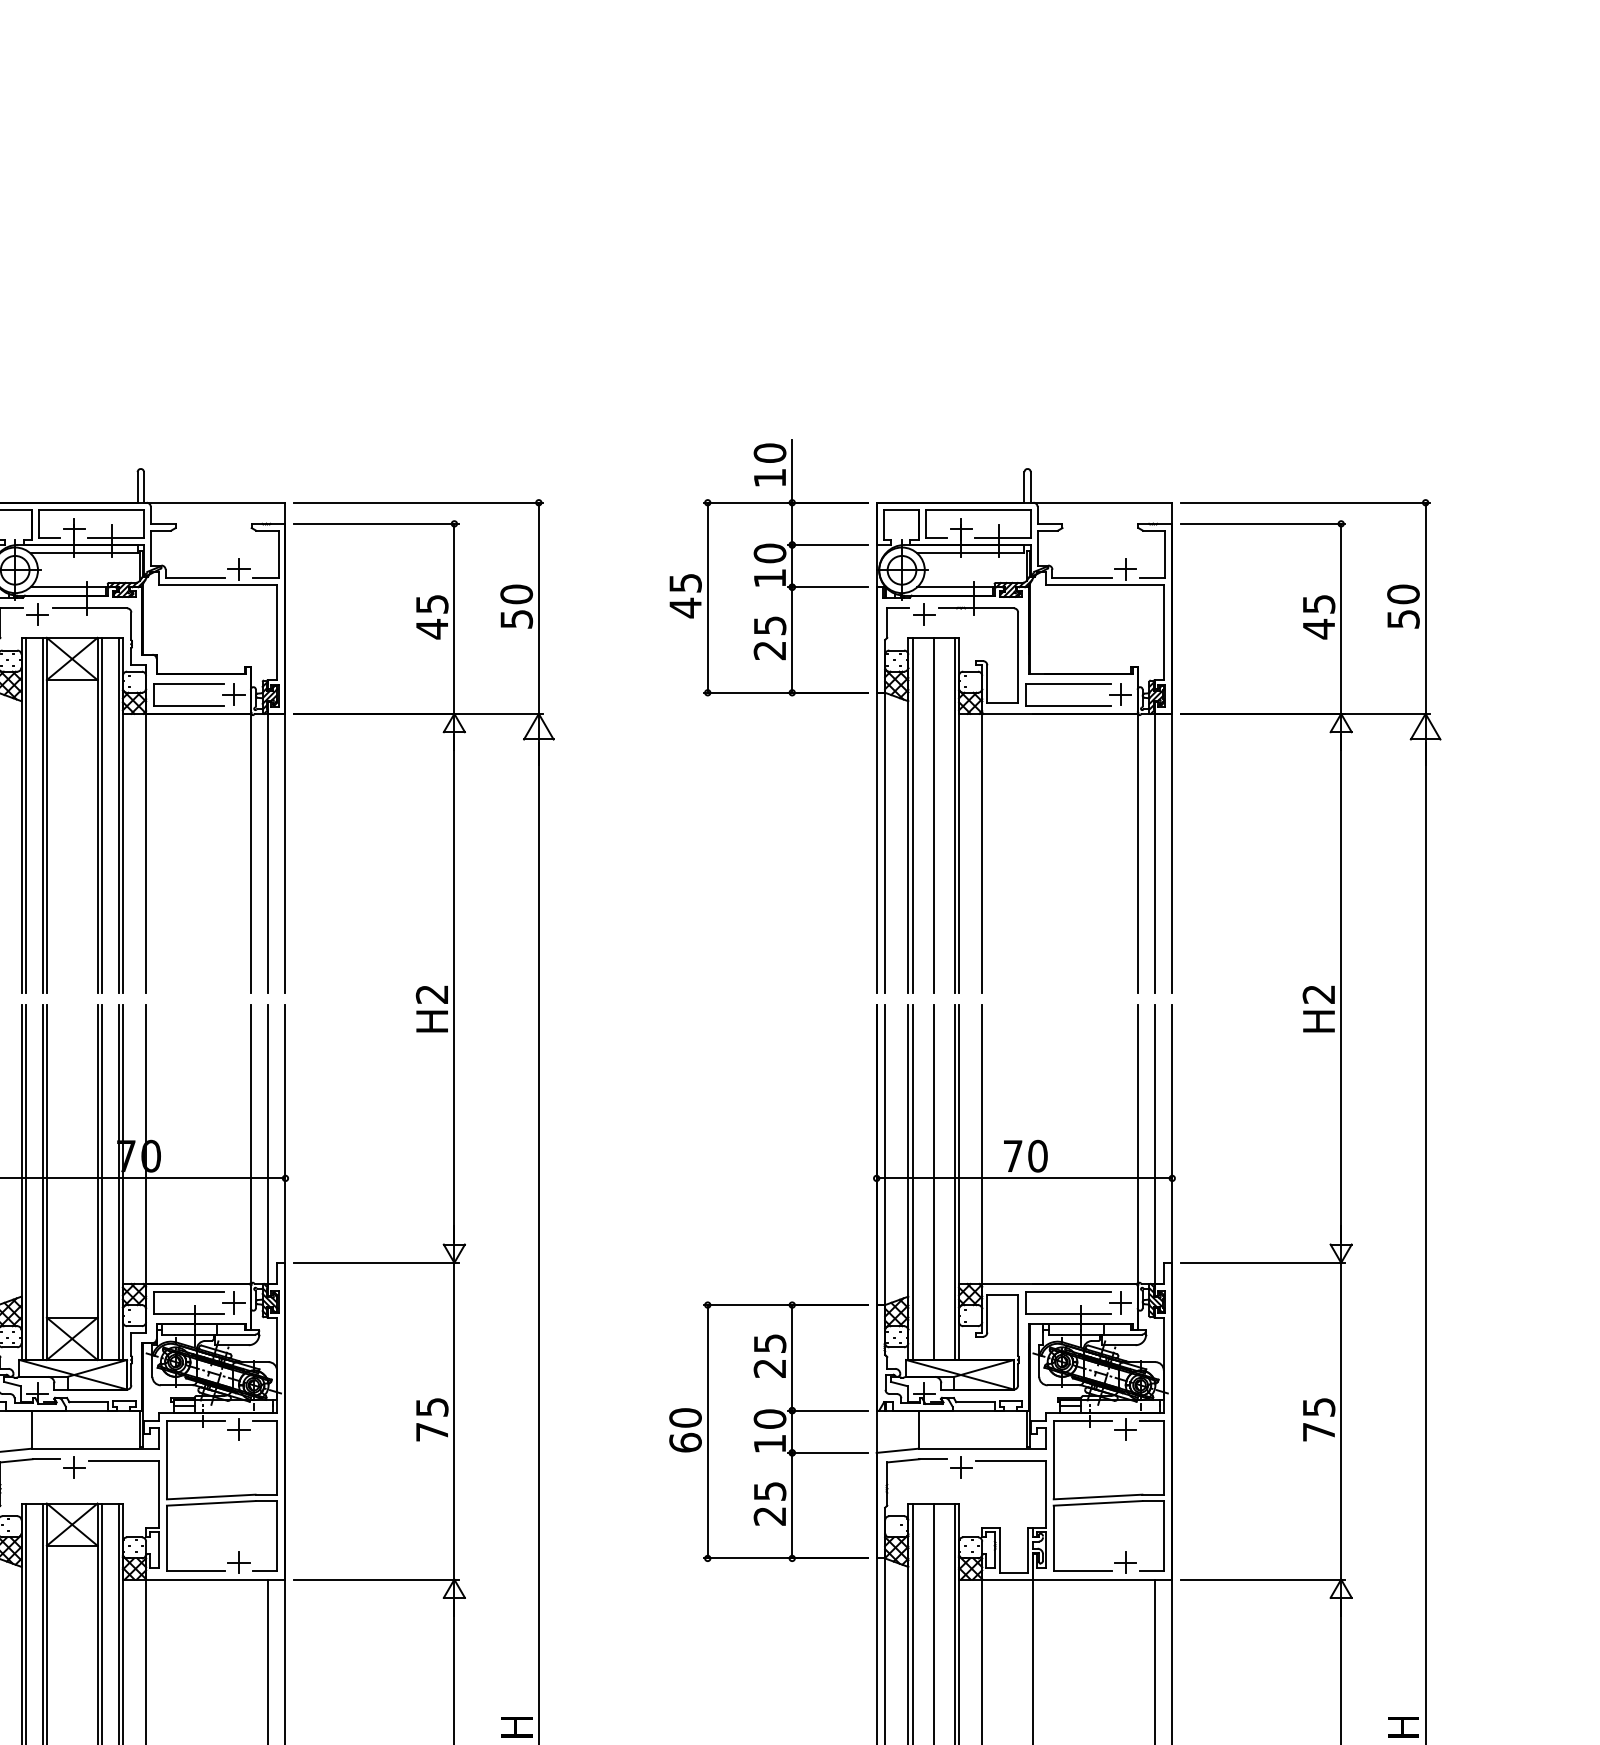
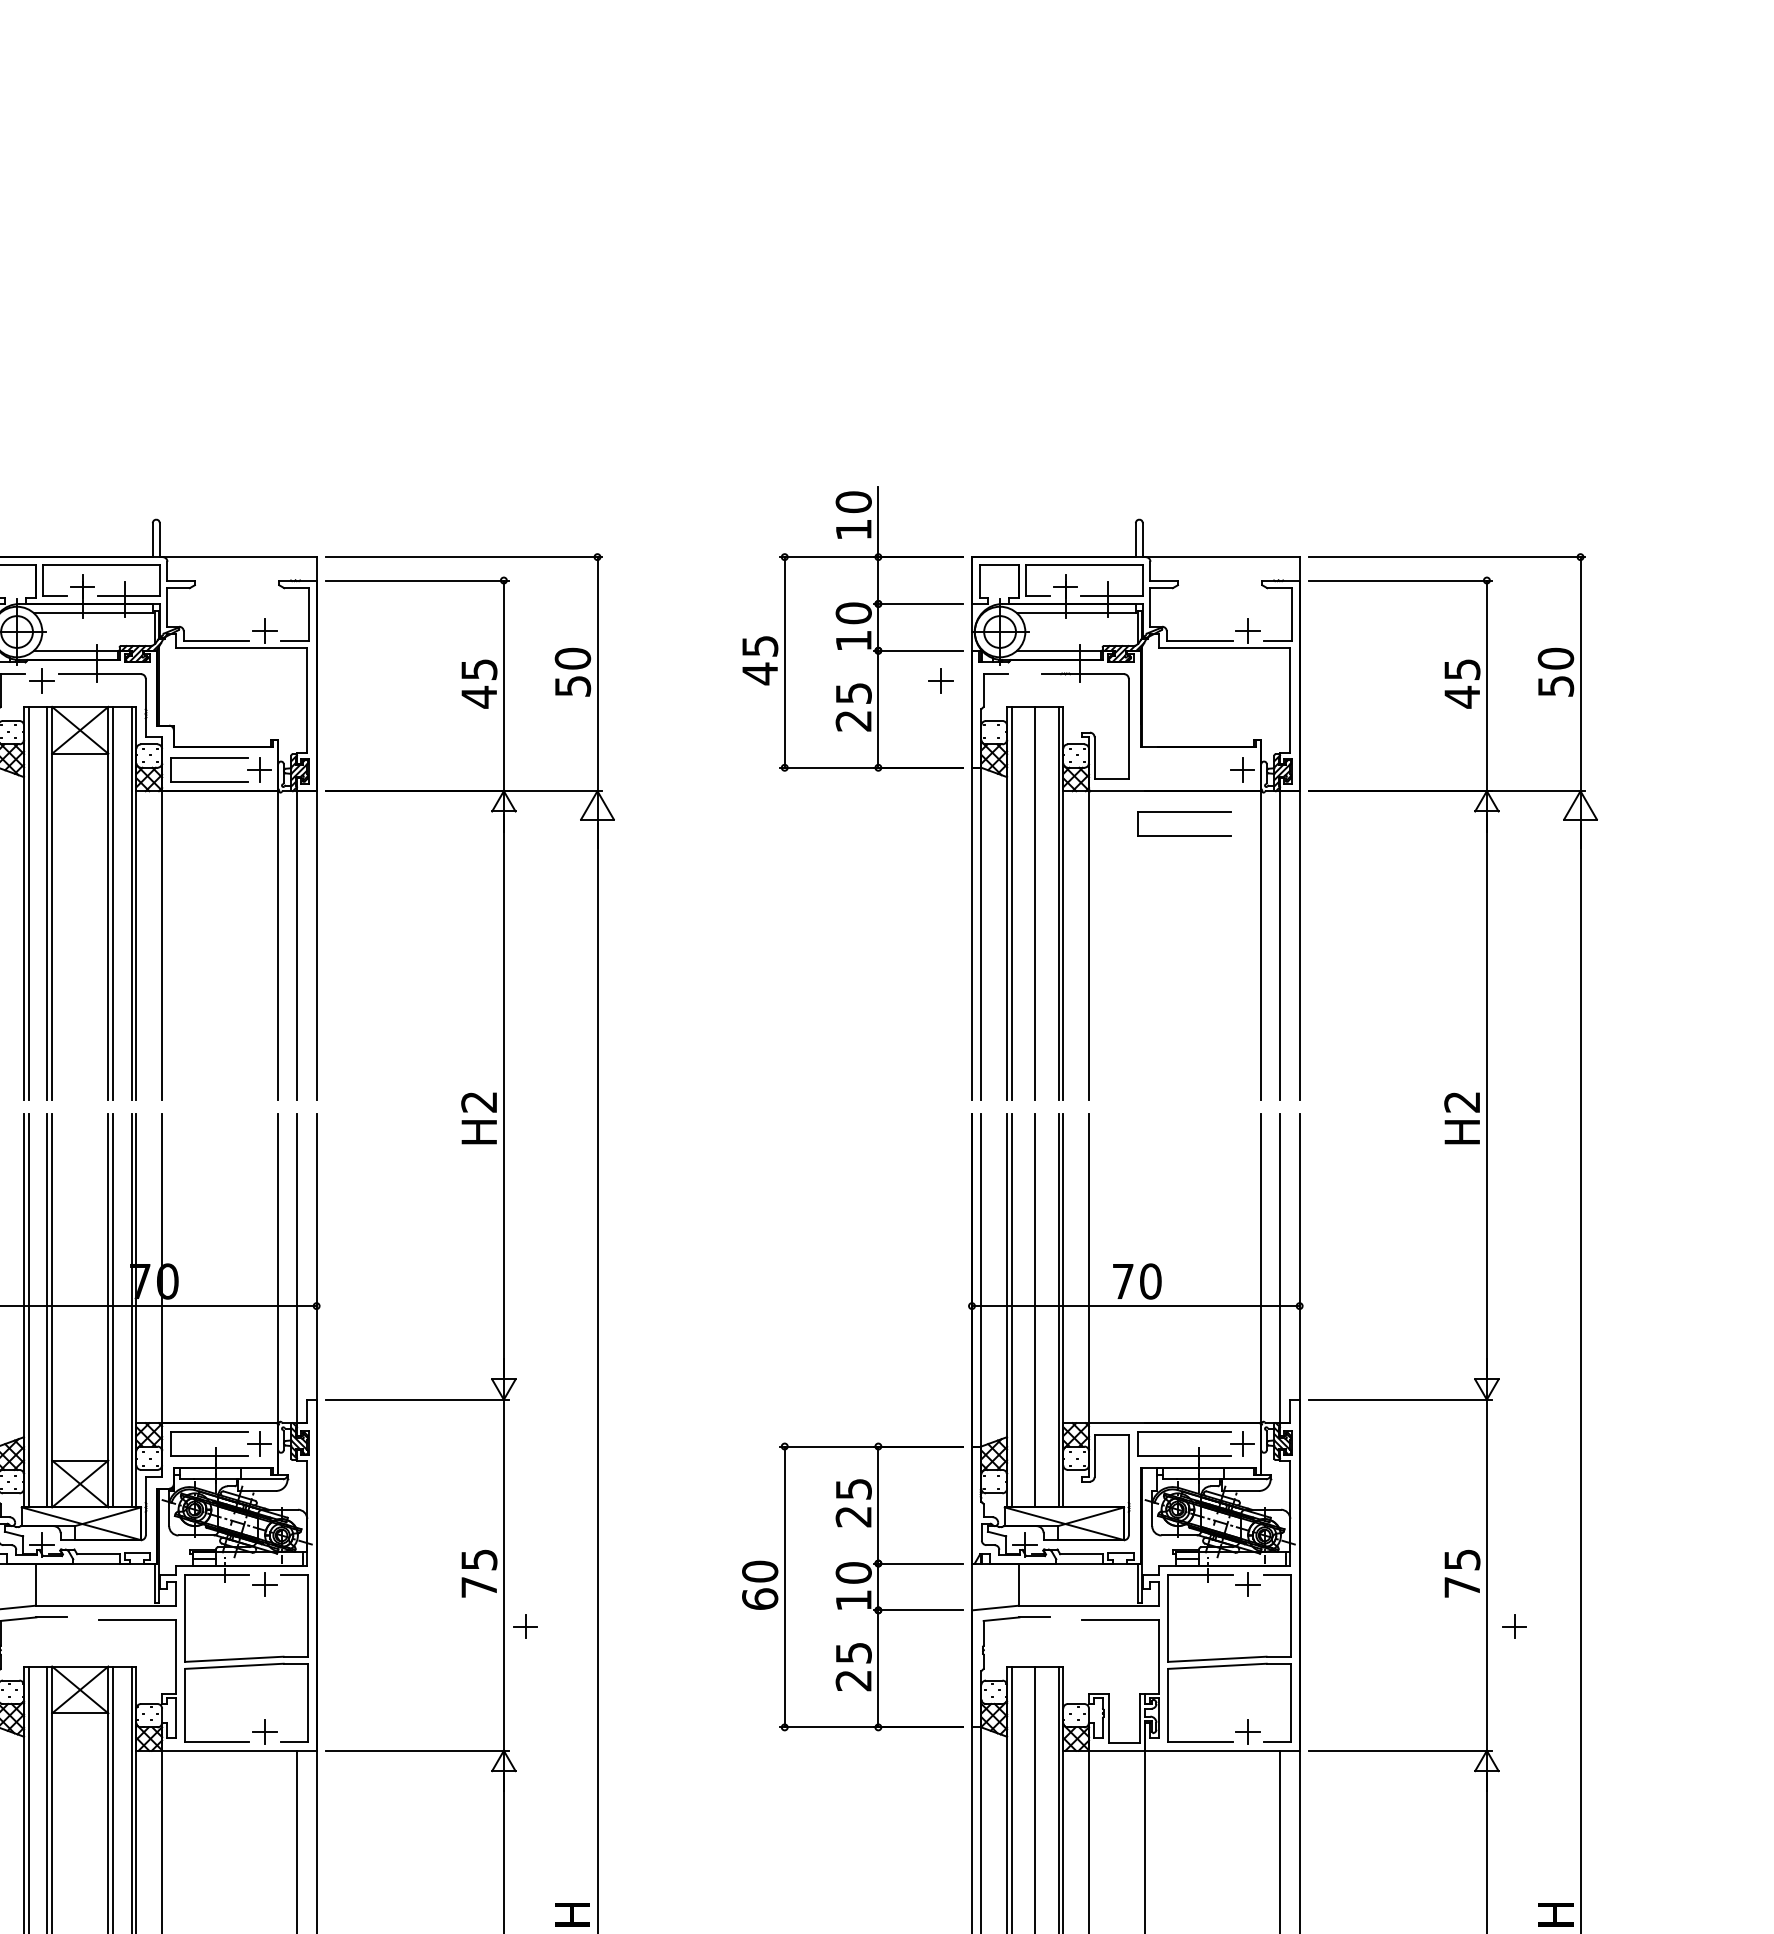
part: (924, 614) -> (940, 680), moved
part: (1068, 684) -> (1184, 812), moved
part: (74, 1467) -> (525, 1626), moved
part: (961, 1467) -> (1514, 1626), moved

